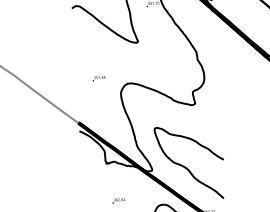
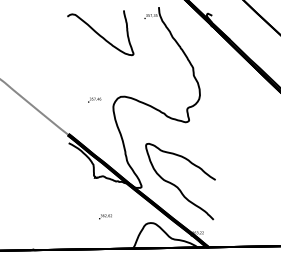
text: (98, 78) -> (94, 99), moved

